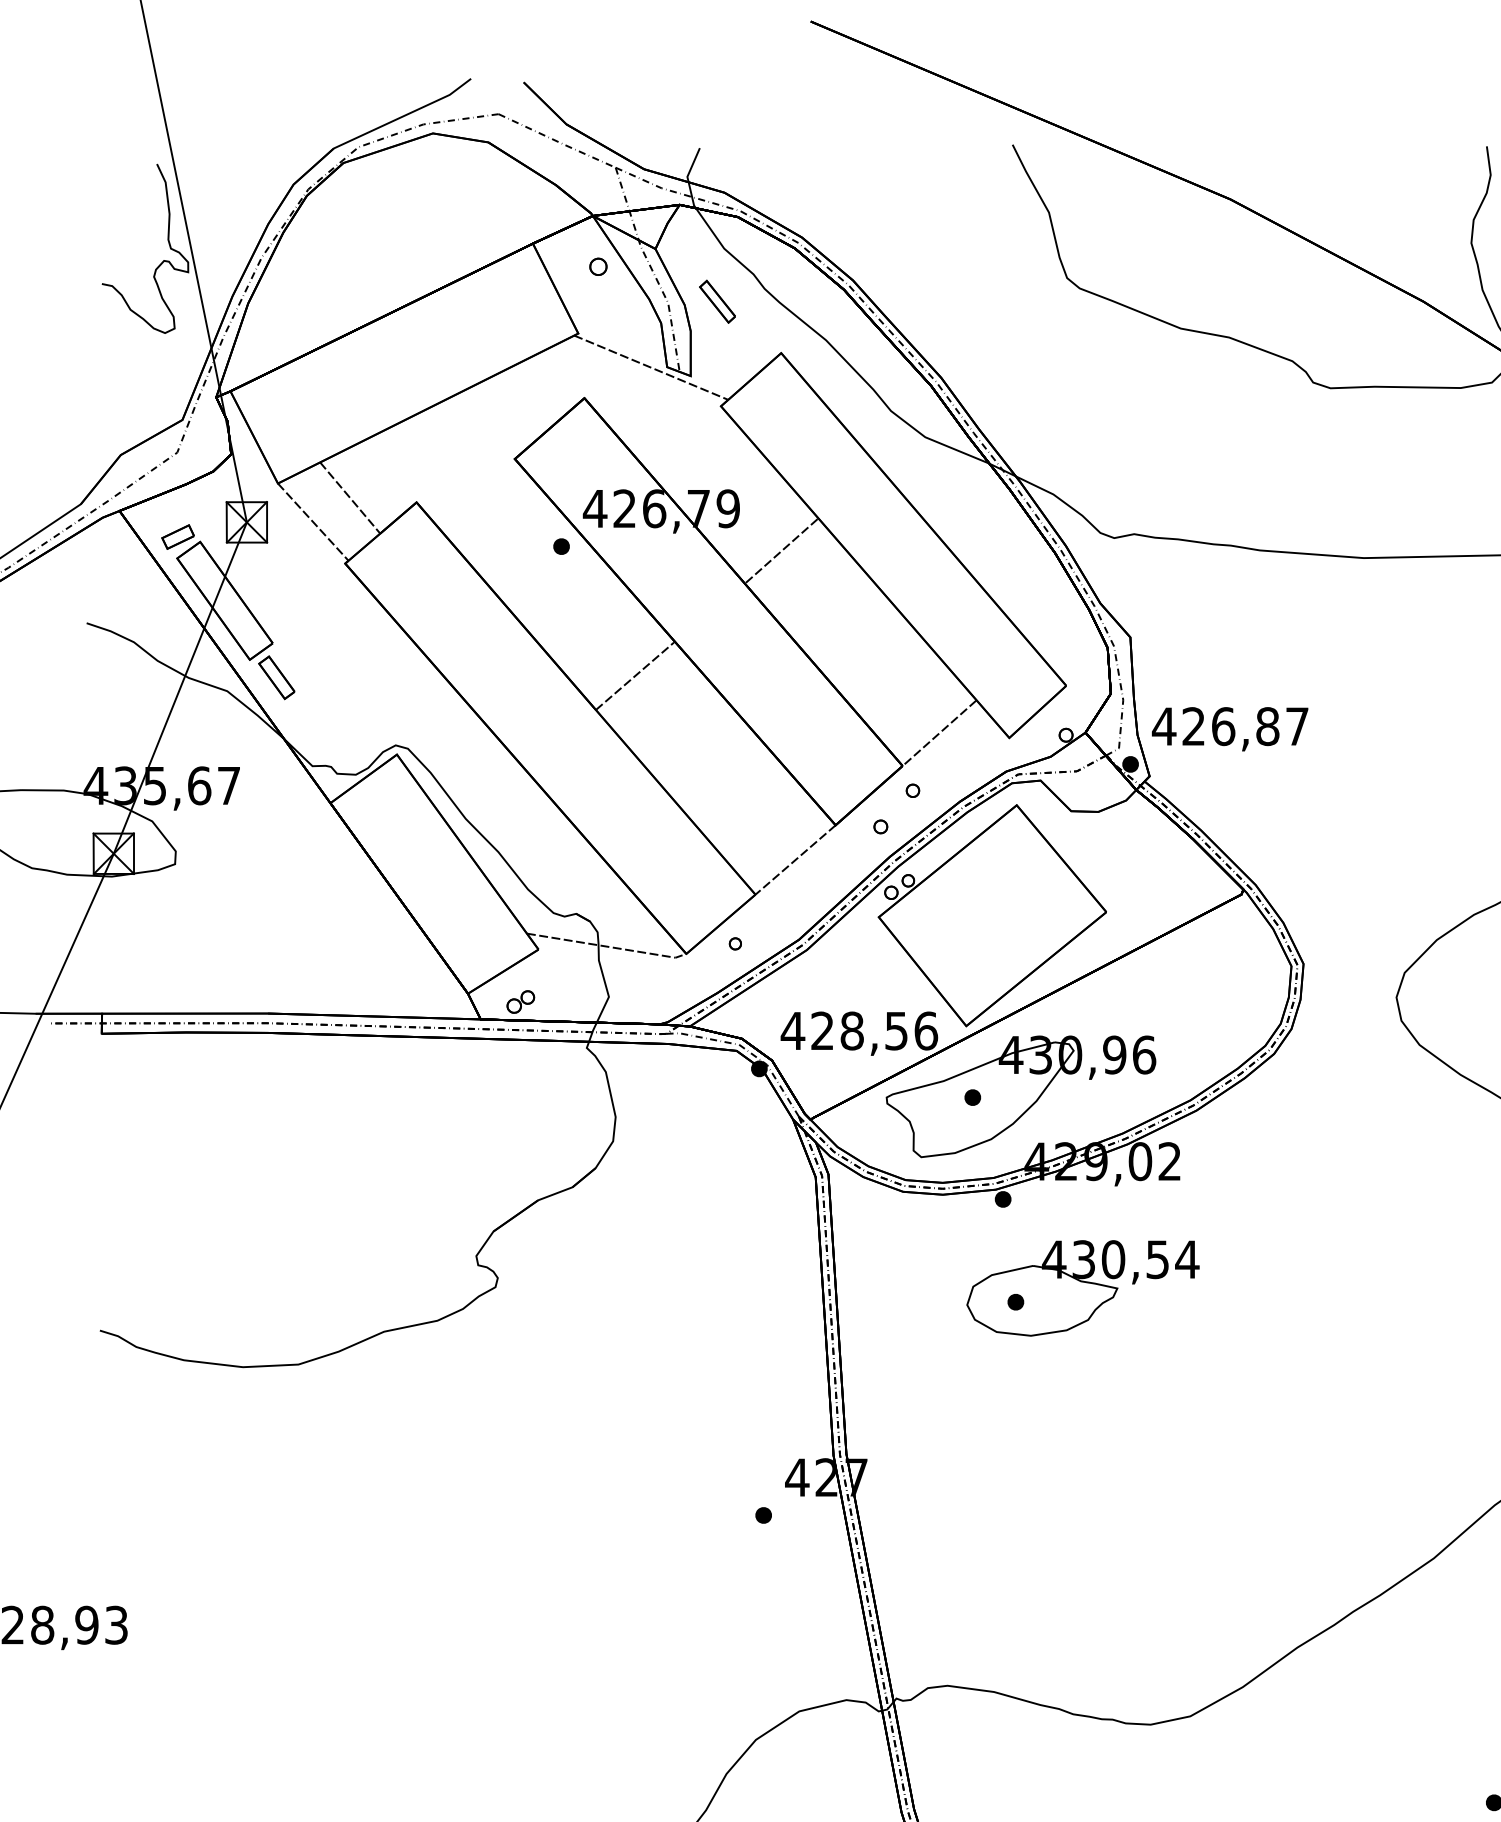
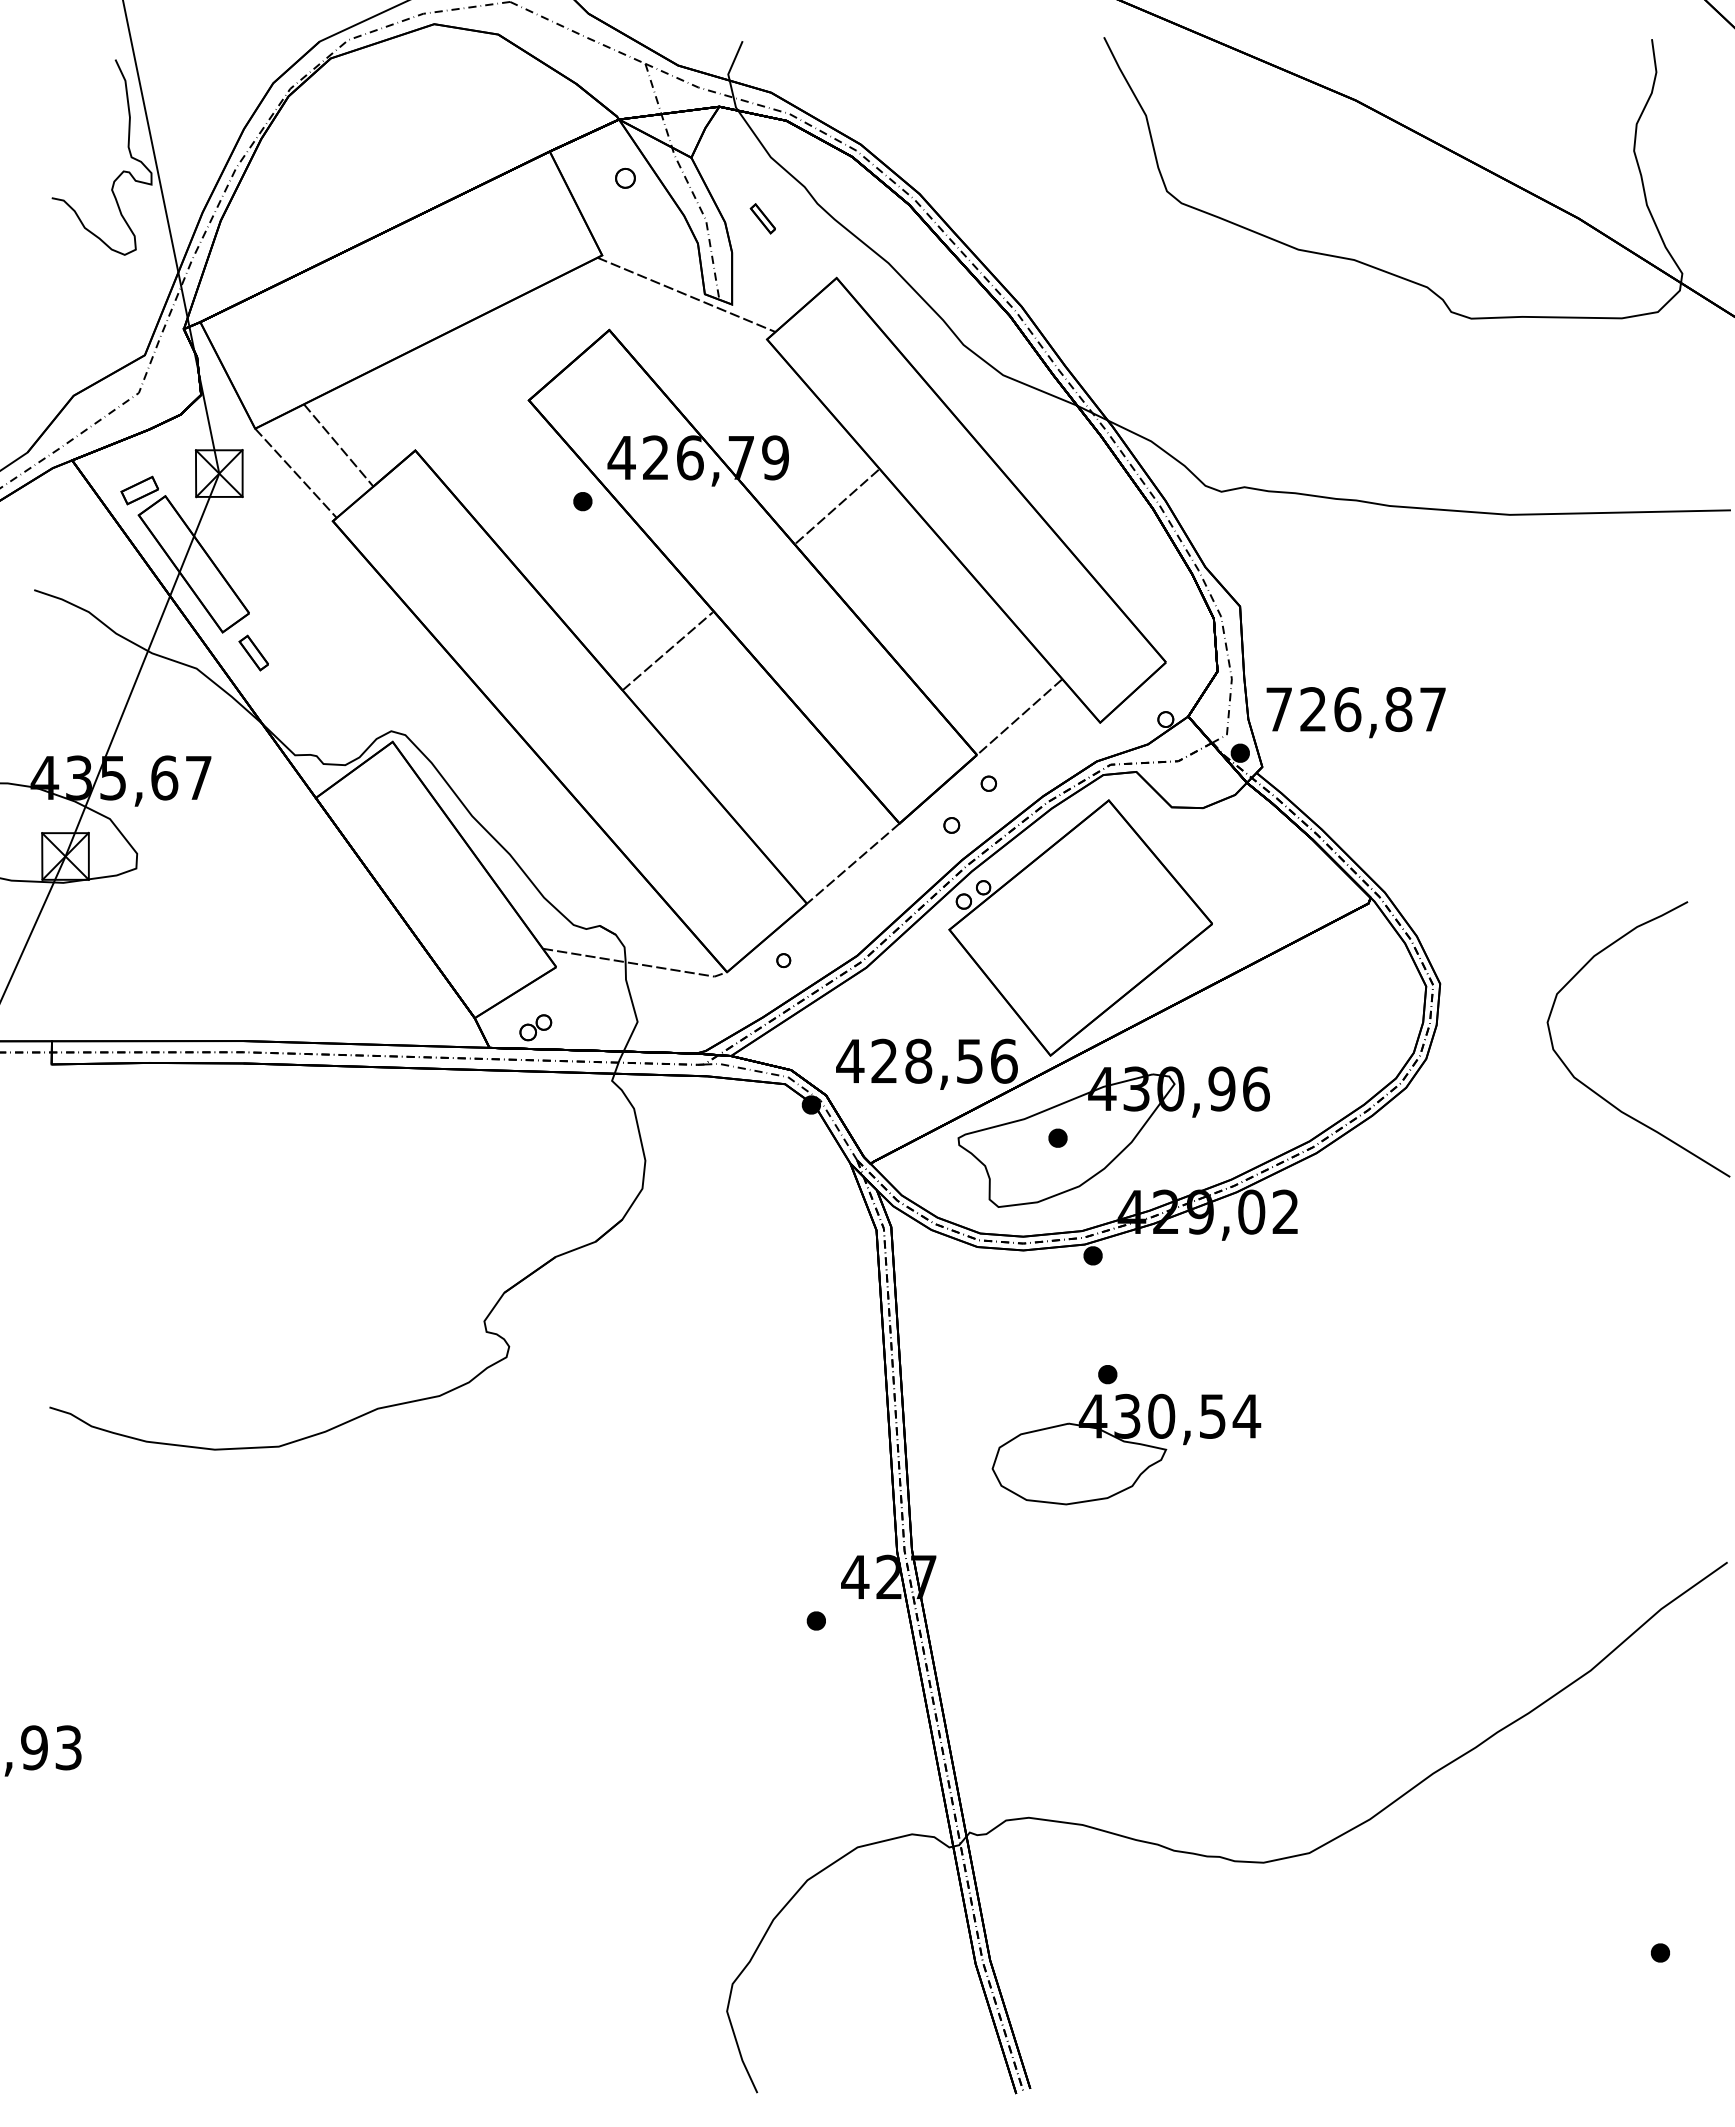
part: (717, 301) -> (762, 218), size x0.6
part: (276, 677) -> (253, 652), size x0.7
text: (1164, 726) -> (1279, 709), 426,87 -> 726,87
part: (1083, 1288) -> (1126, 1449), moved

